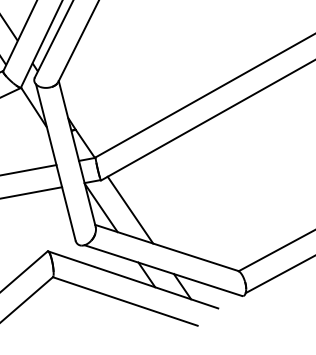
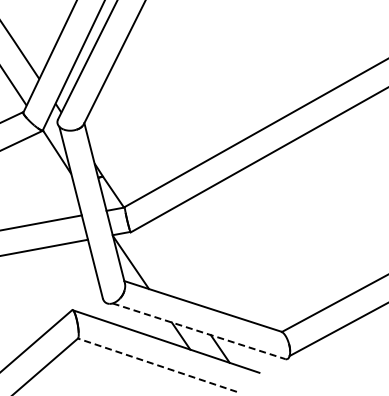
line: (130, 209) -> (163, 264), removed
line: (163, 270) -> (199, 331), solid -> dashed
line: (125, 301) -> (157, 365), solid -> dashed

